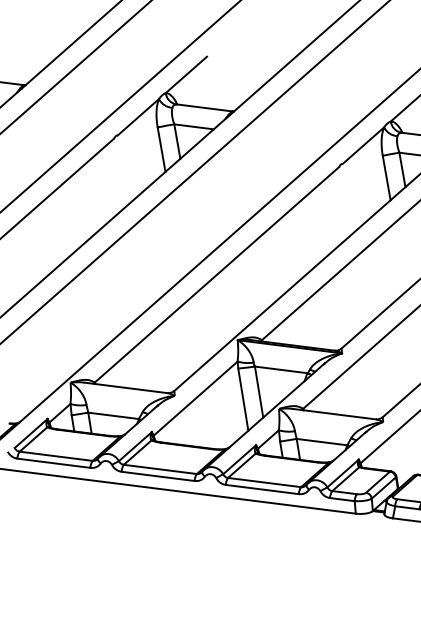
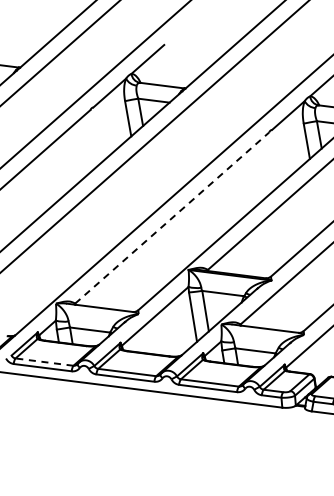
line: (217, 274) -> (172, 217), solid -> dashed
line: (56, 456) -> (44, 362), solid -> dashed

